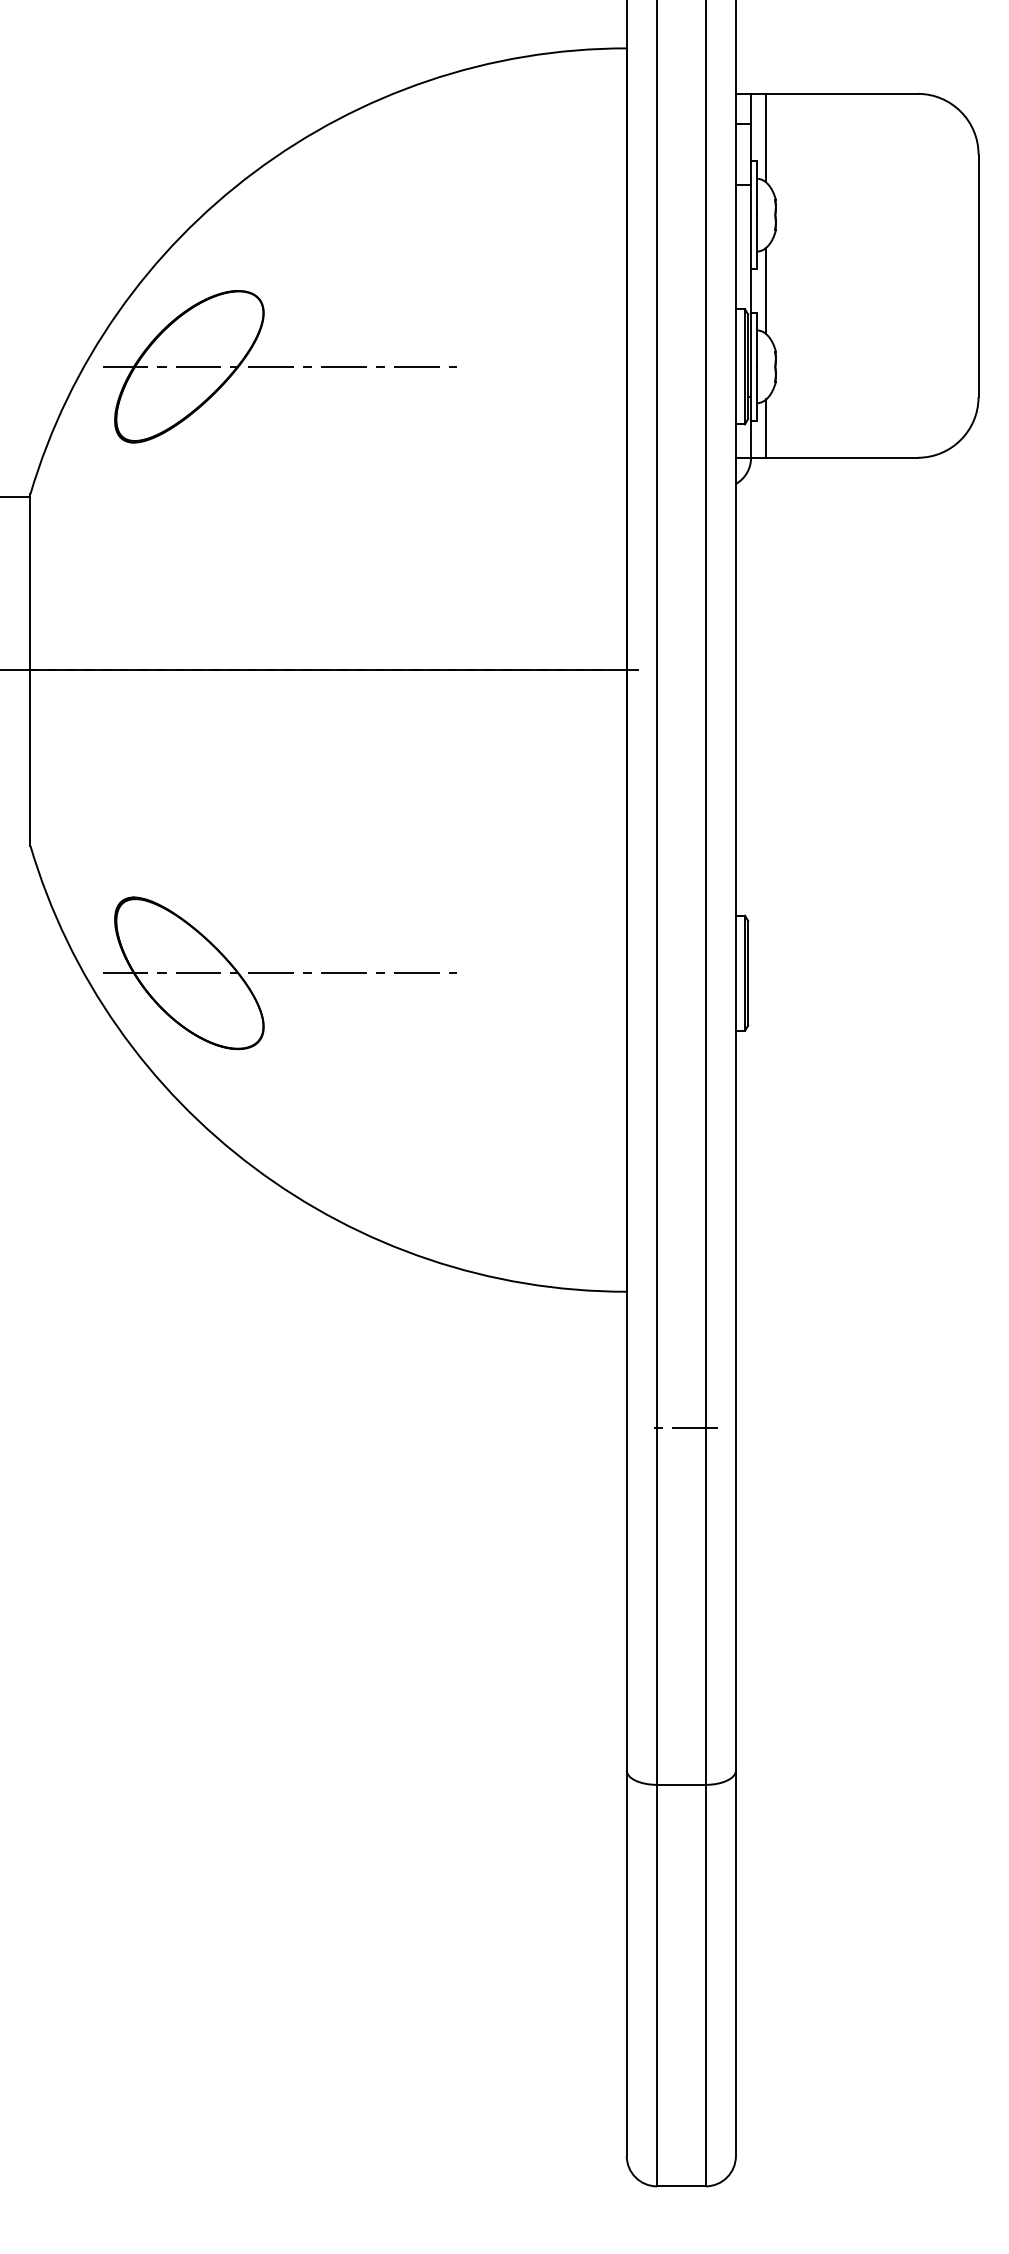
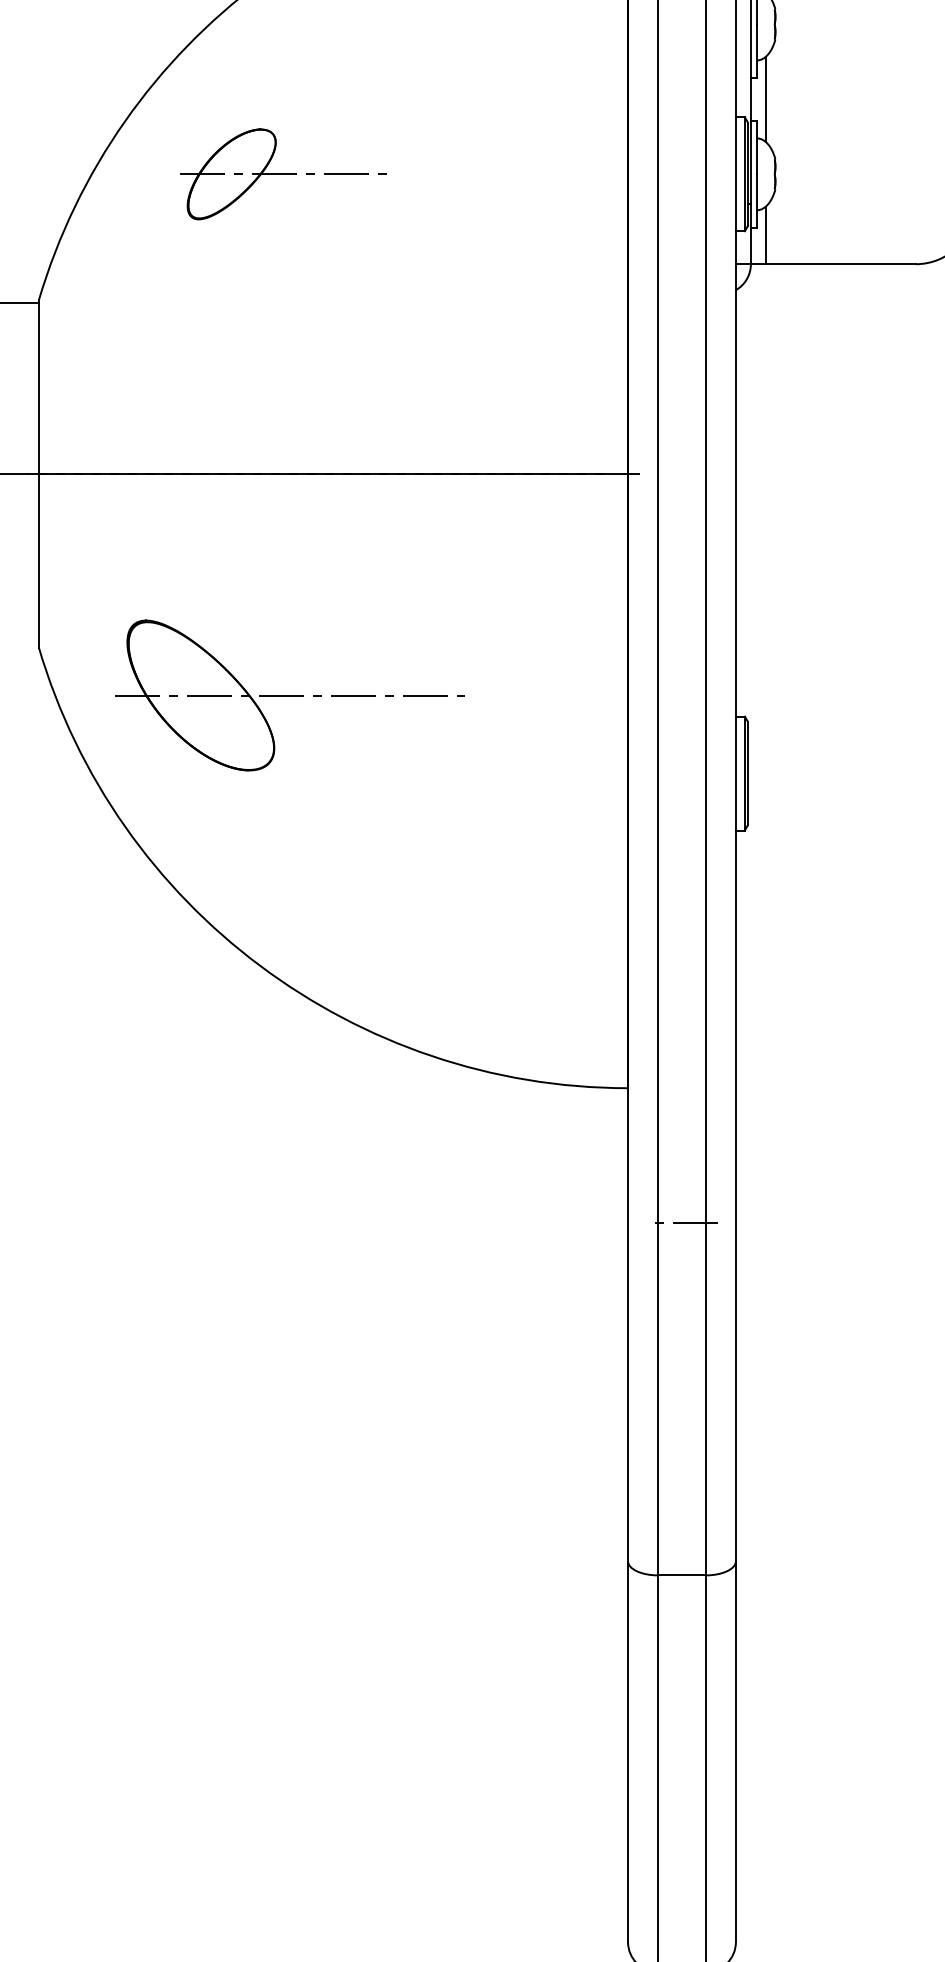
part: (279, 366) -> (284, 174), size x0.6
part: (279, 973) -> (289, 695), moved

